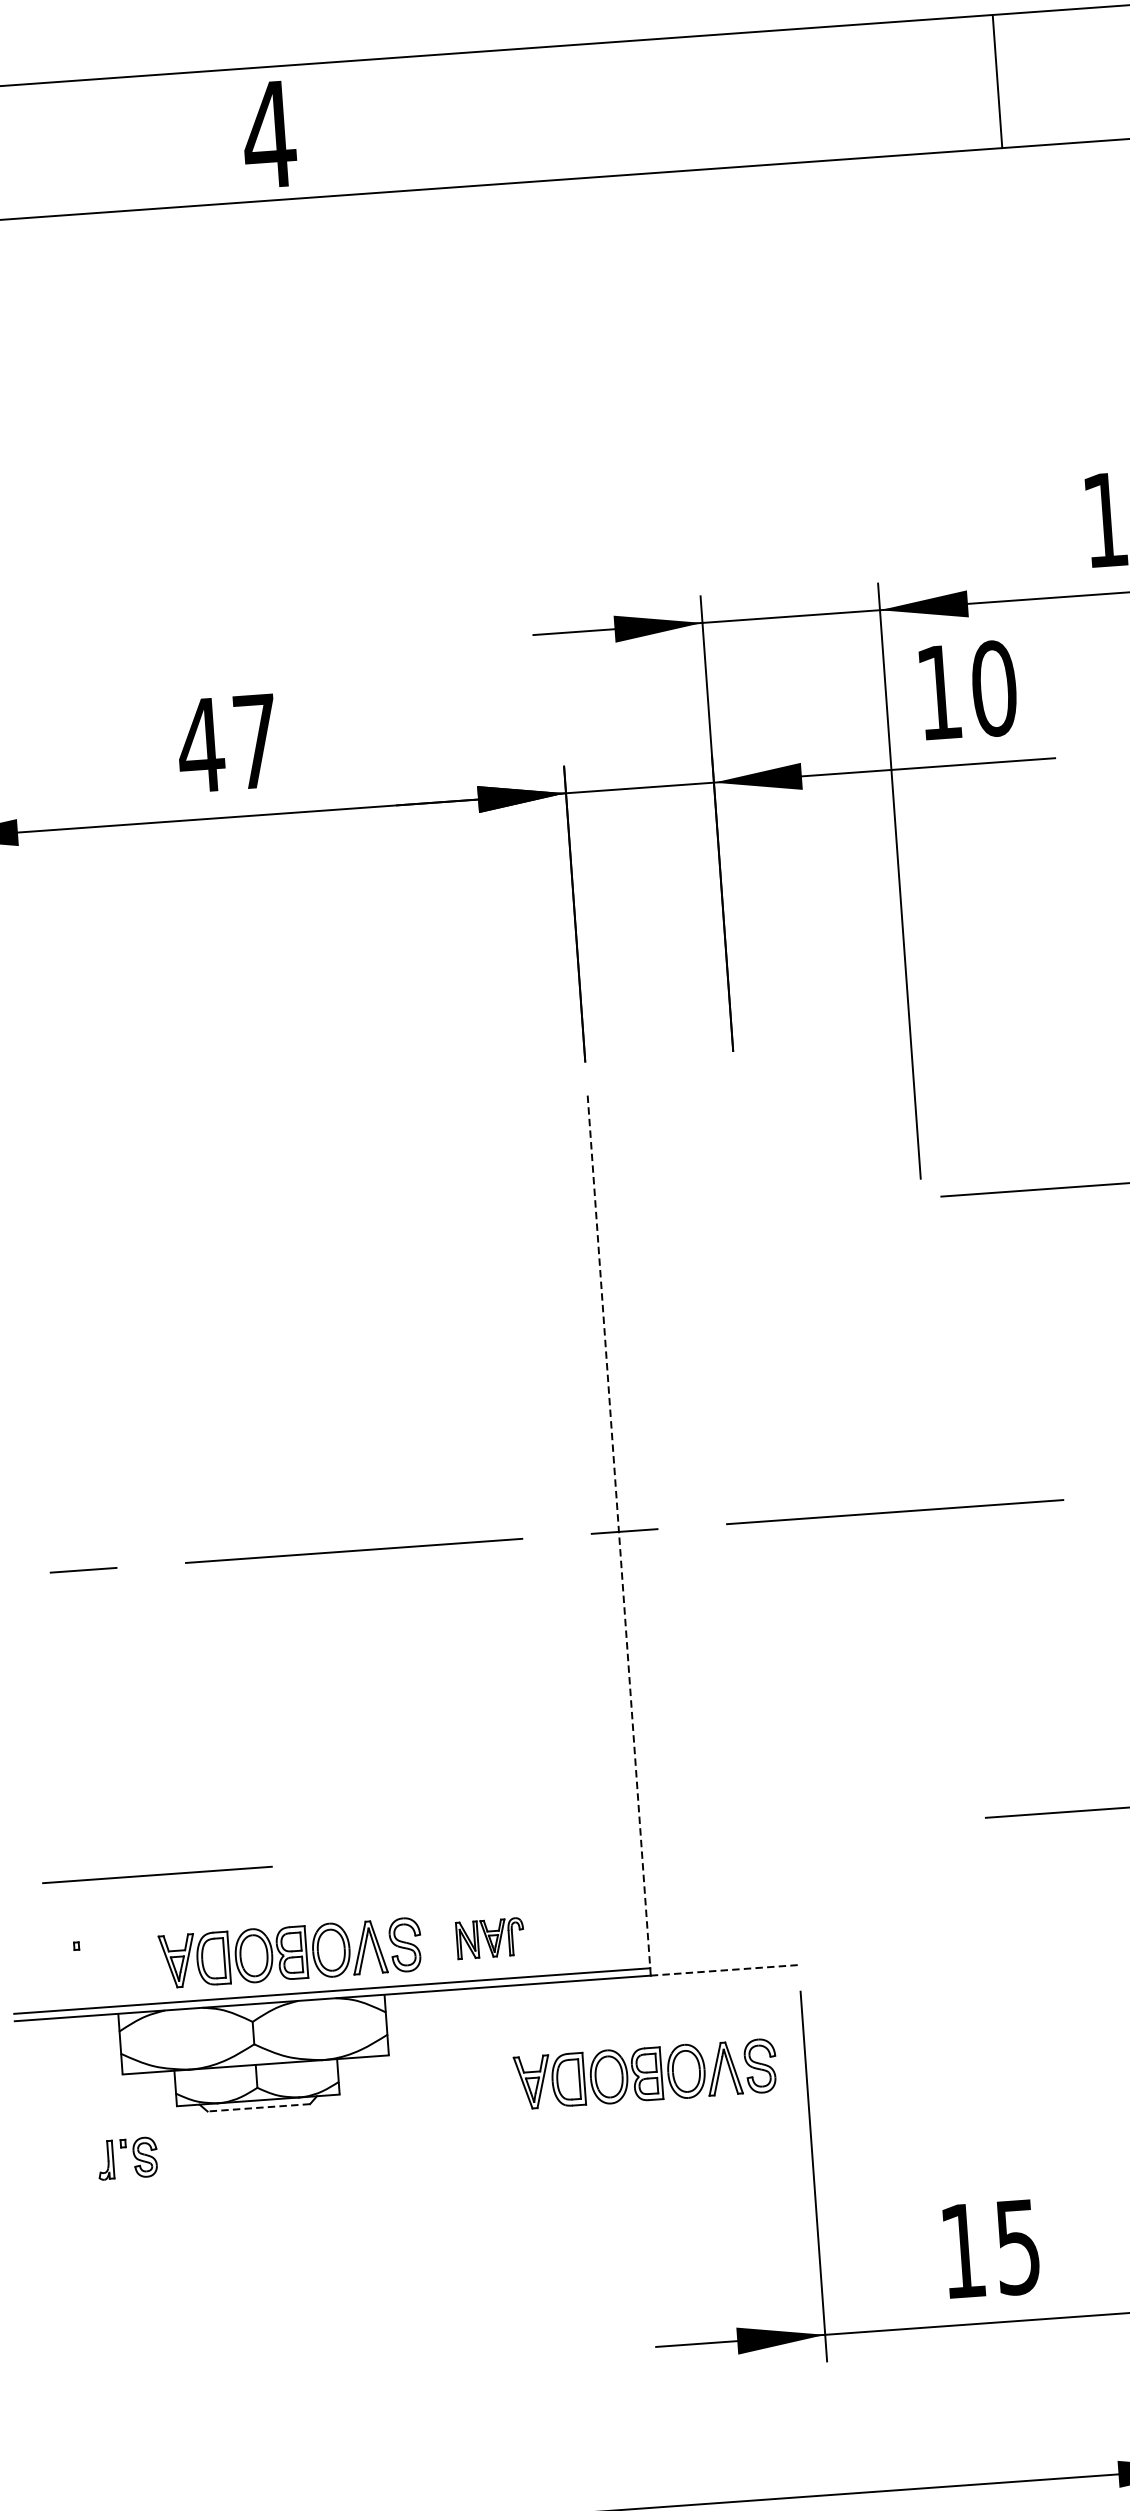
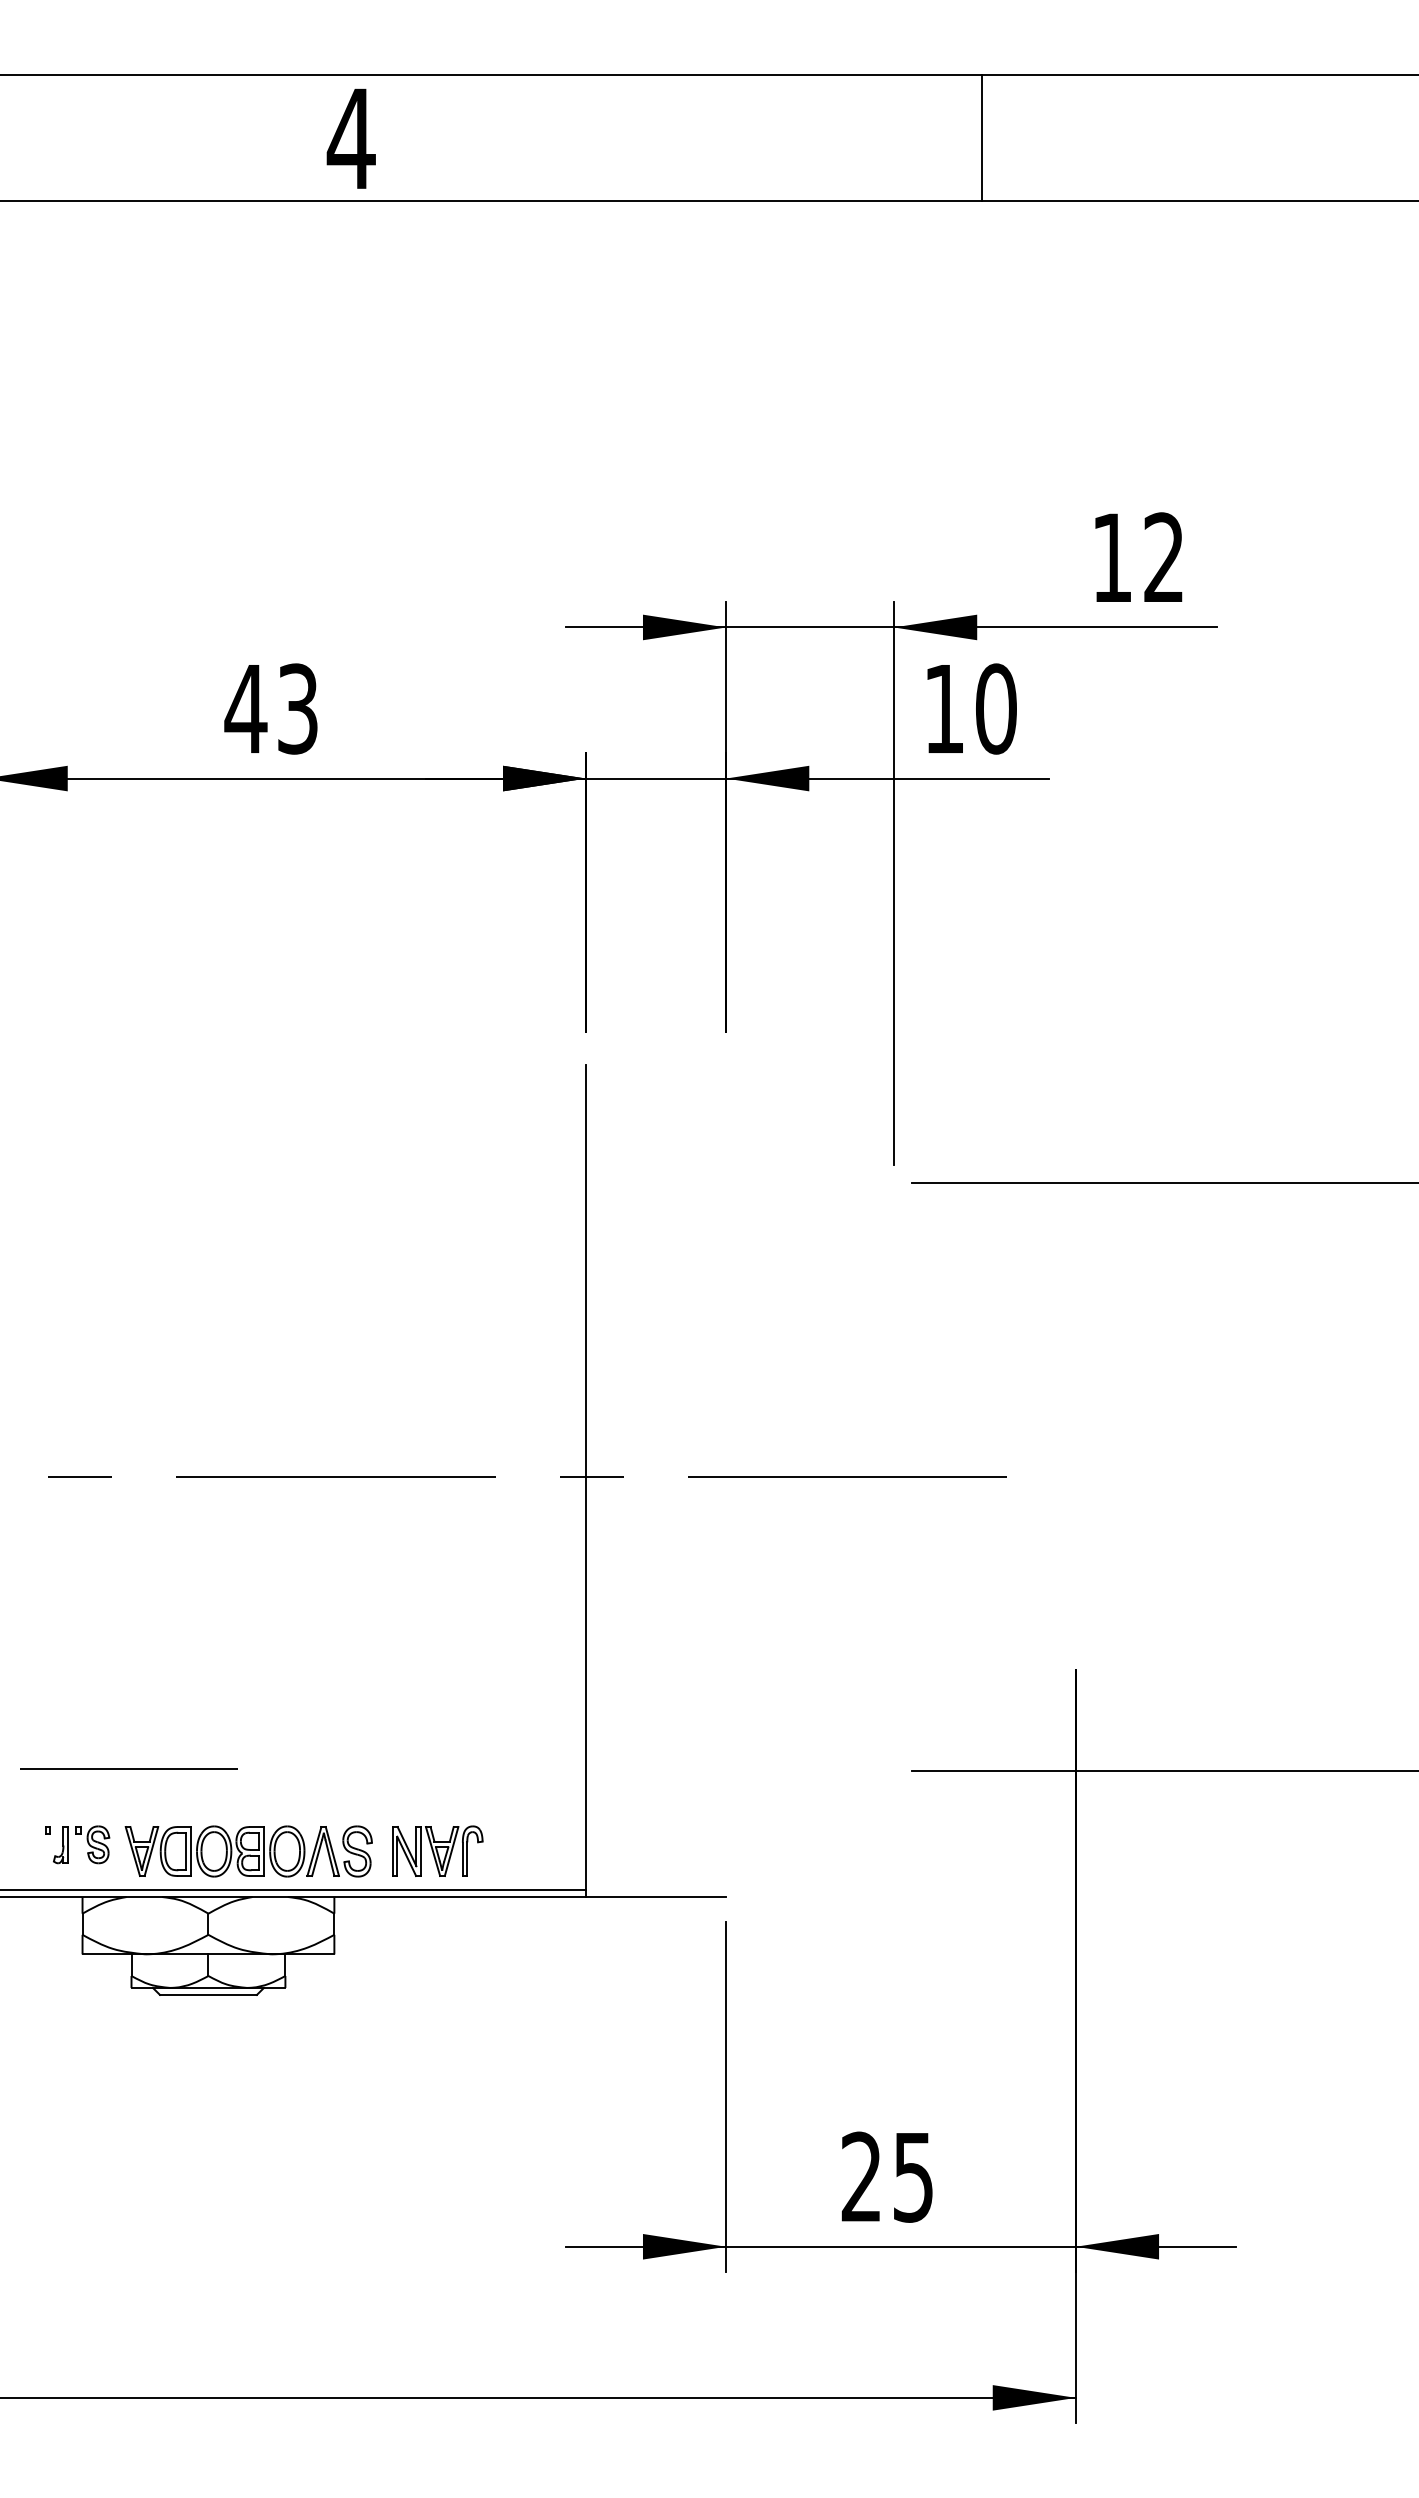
line: (997, 81) -> (982, 137), moved
text: (255, 741) -> (297, 708), 47 -> 43
line: (619, 1532) -> (586, 1477), dashed -> solid
part: (490, 1937) -> (437, 1850), size x1.43
line: (725, 1969) -> (656, 1896), dashed -> solid
part: (645, 2074) -> (574, 1989), removed
line: (257, 2107) -> (207, 1994), dashed -> solid
part: (133, 2156) -> (87, 1843), moved
text: (961, 2250) -> (860, 2176), 15 -> 25

